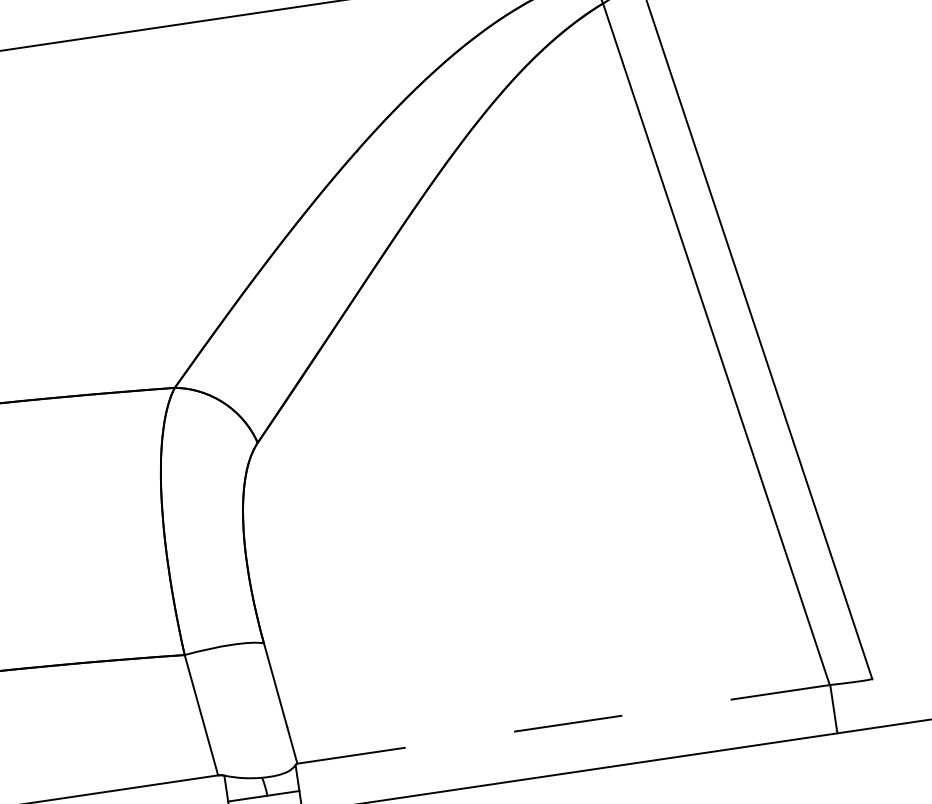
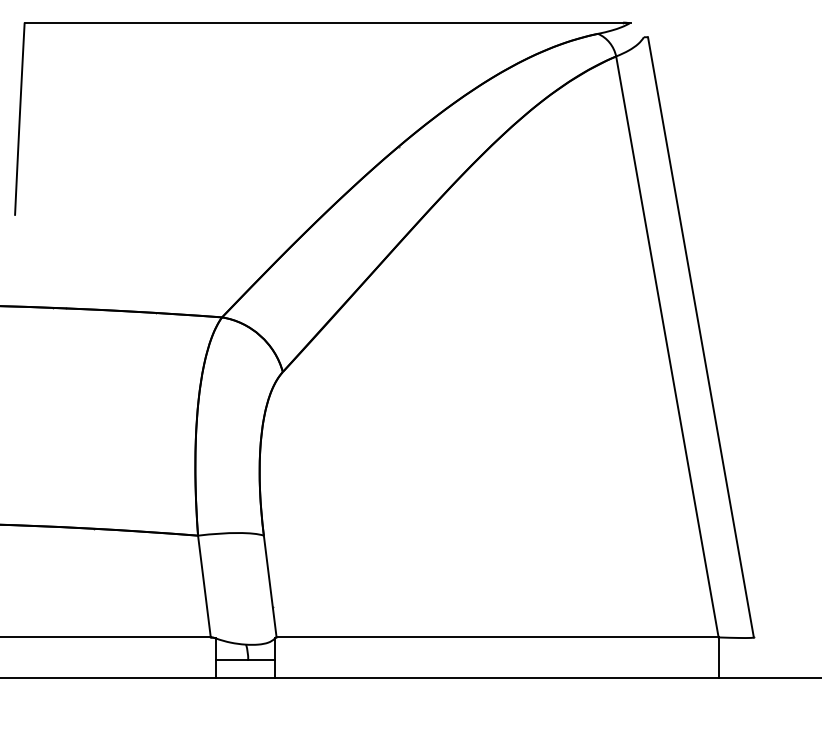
line: (564, 724) -> (498, 637), dashed -> solid

